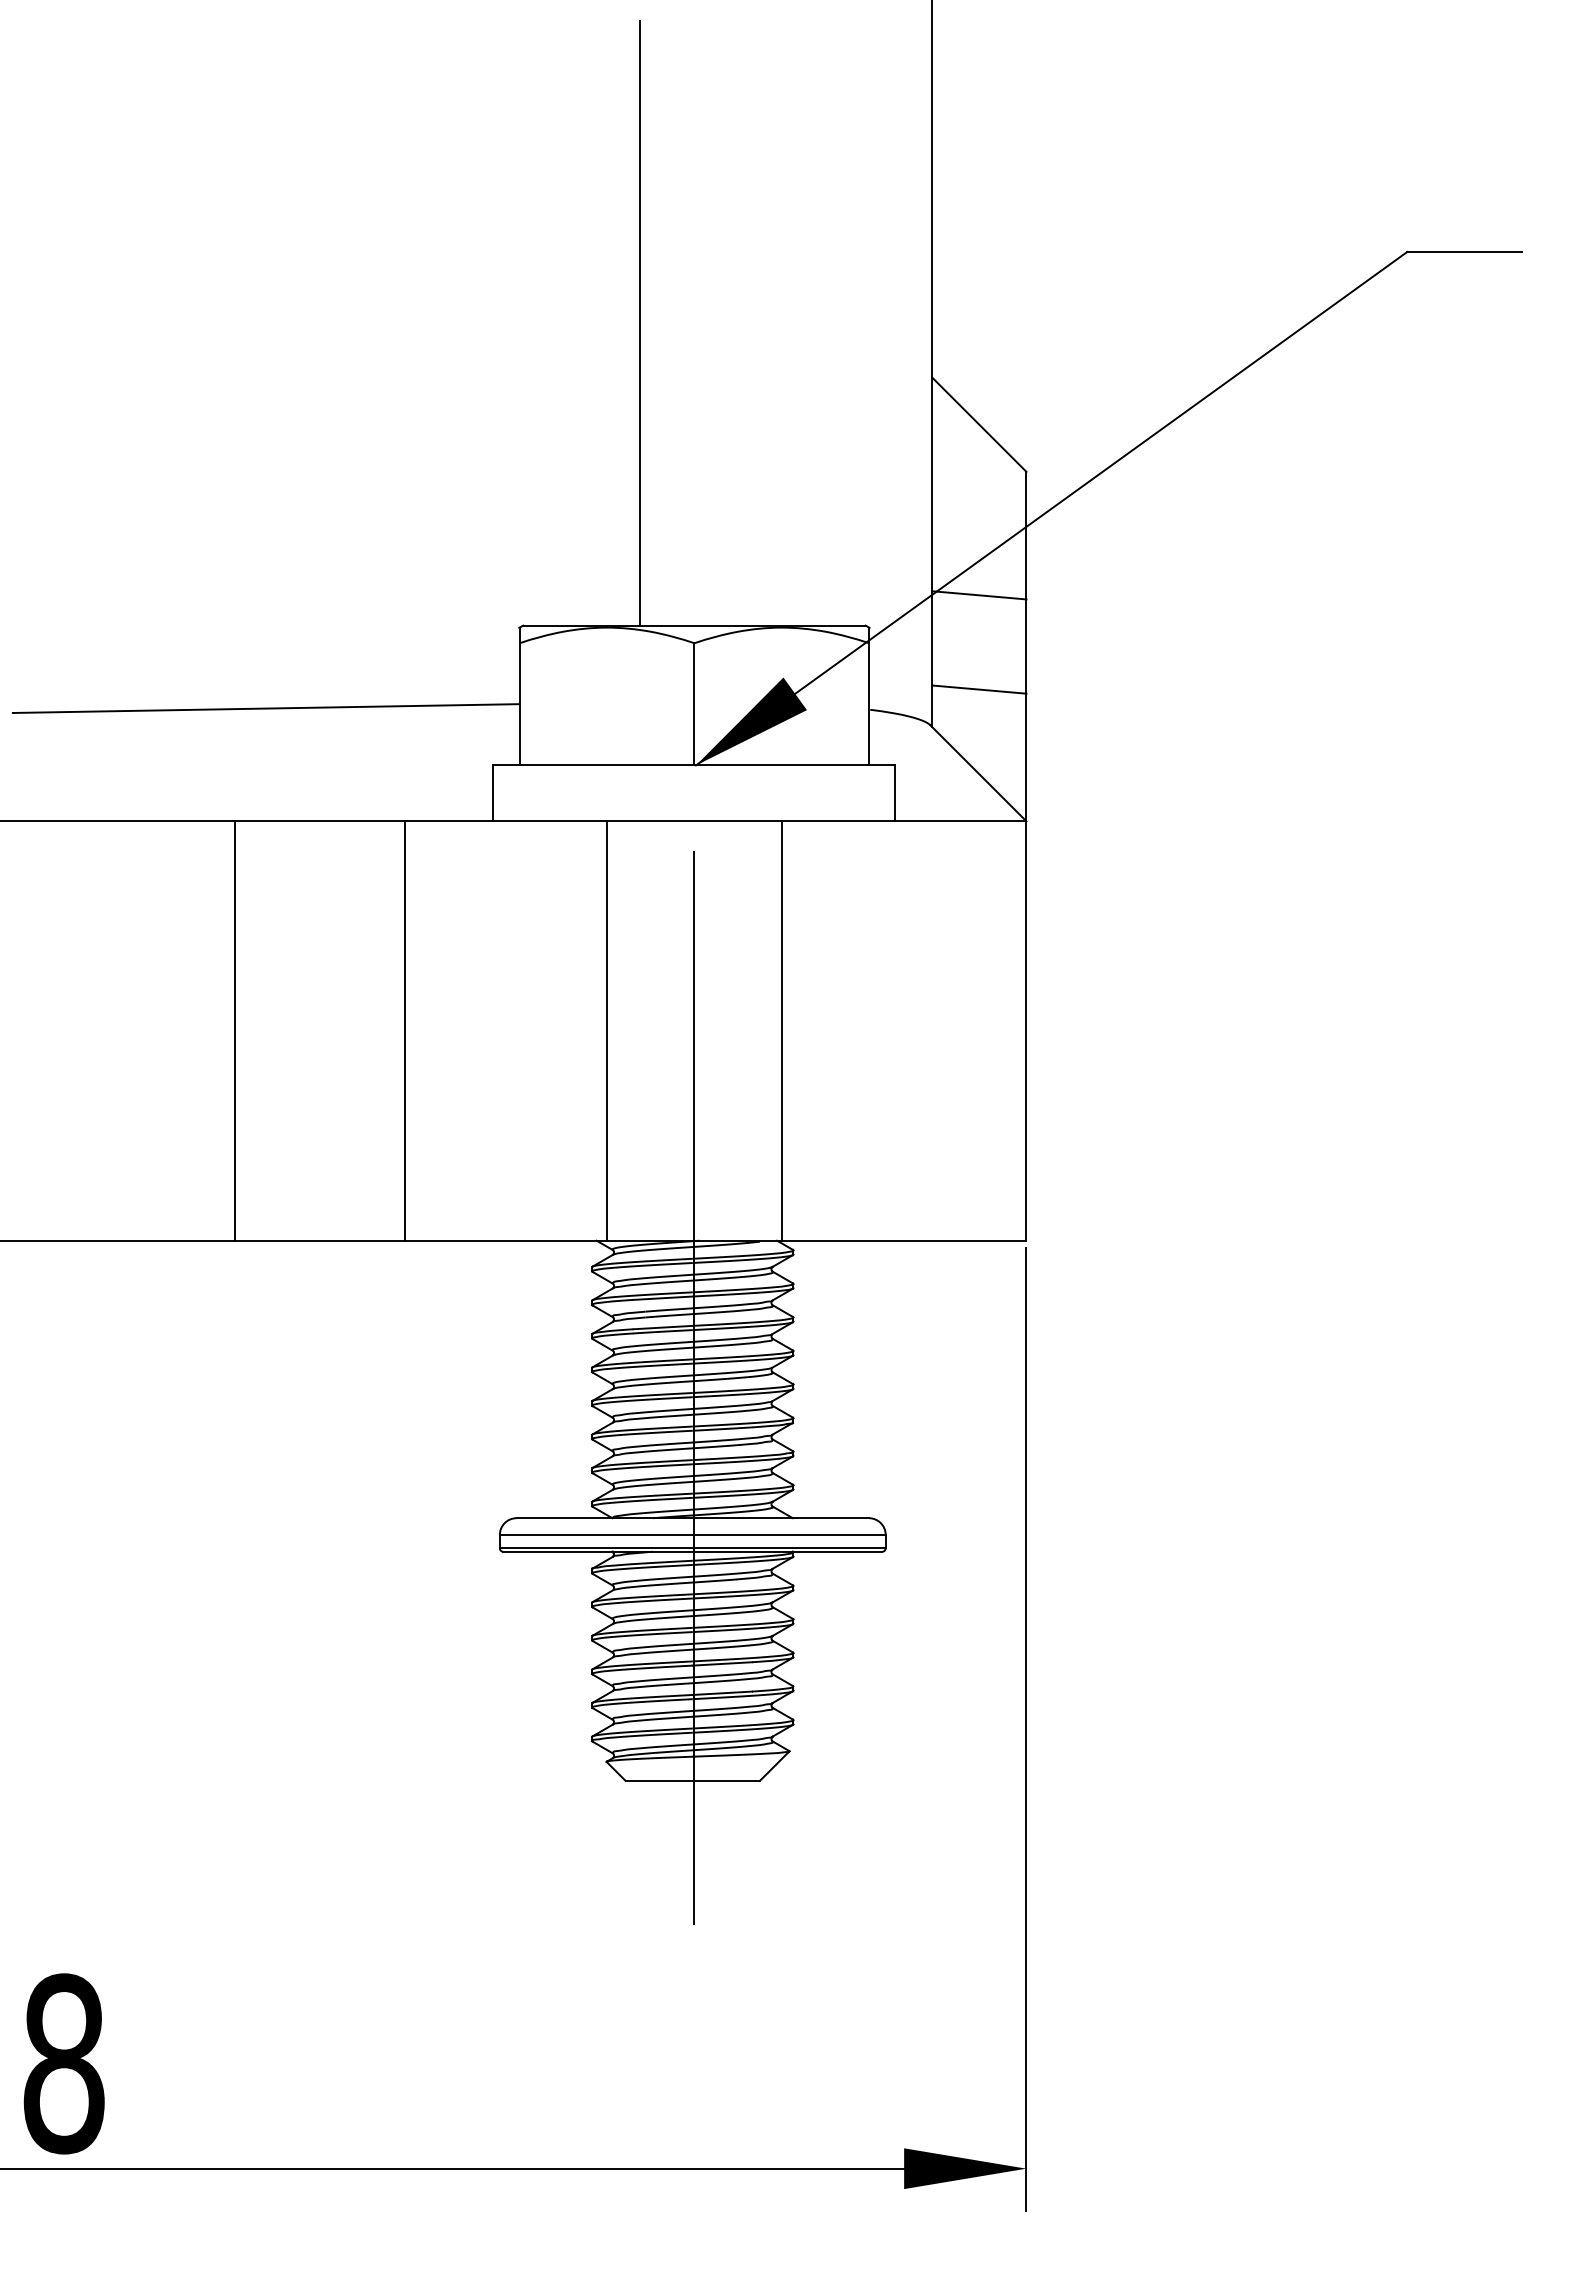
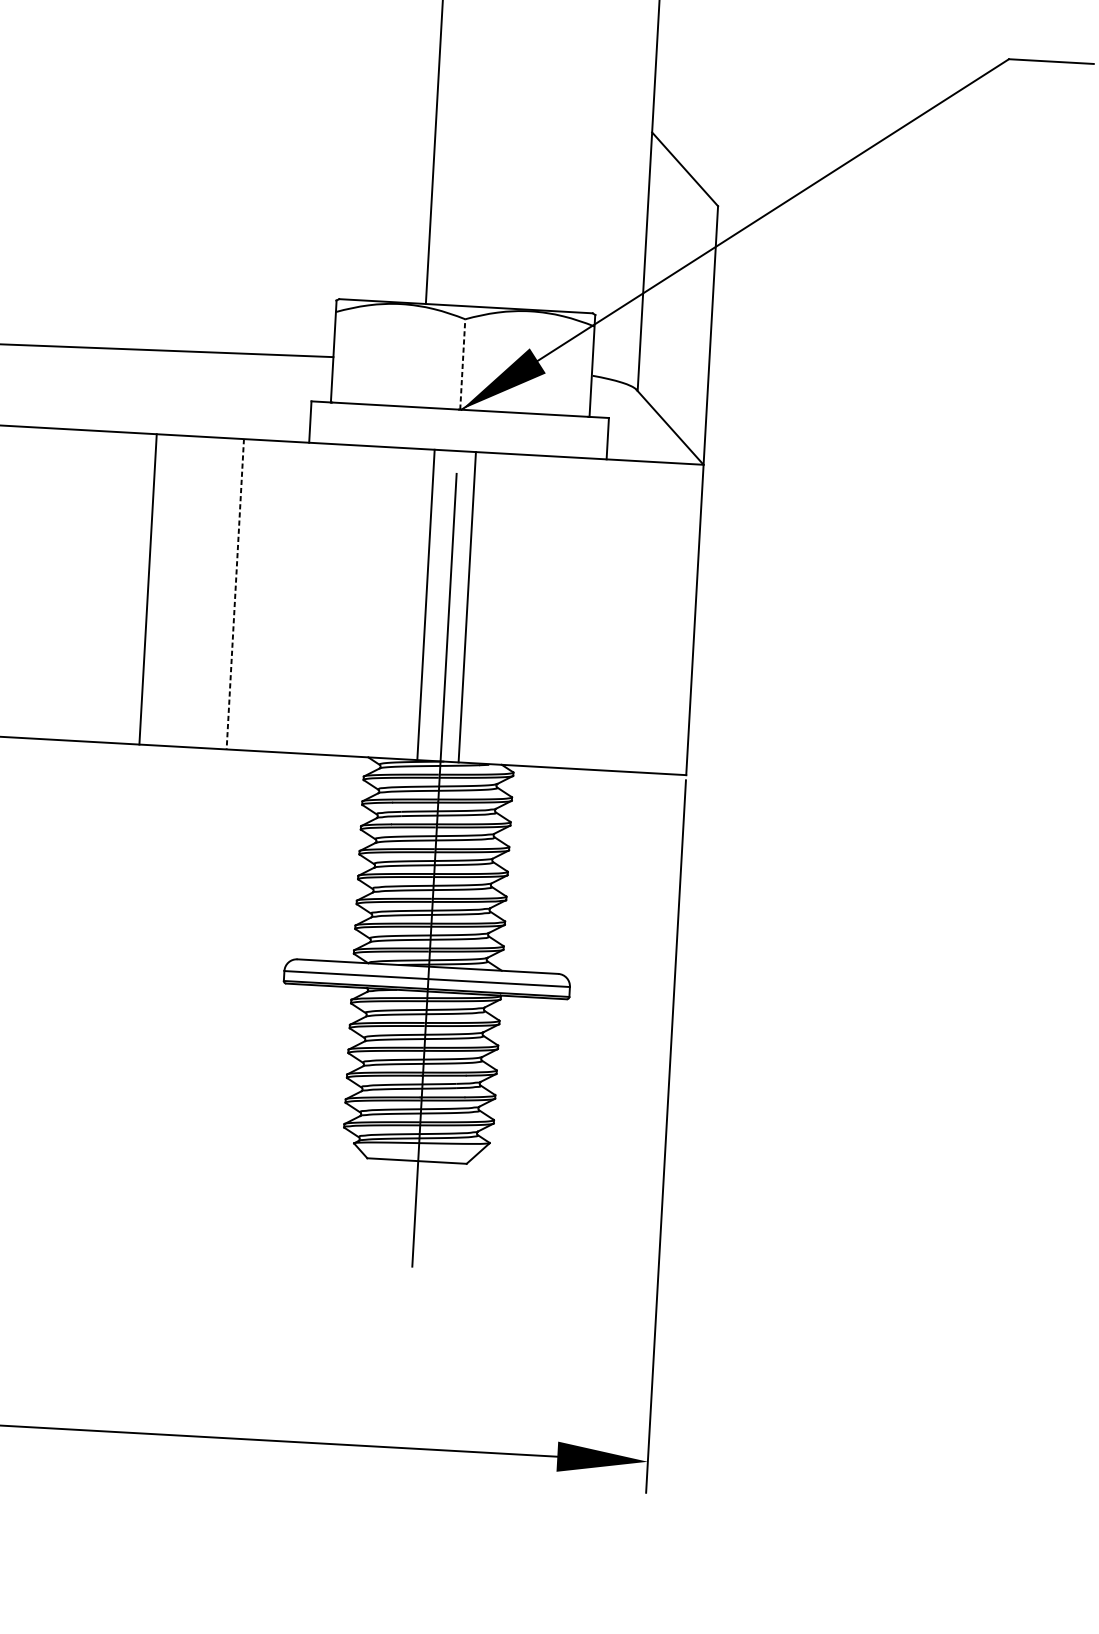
line: (979, 595) -> (678, 295), removed
line: (979, 689) -> (674, 365), removed
line: (694, 703) -> (462, 363), solid -> dashed
line: (235, 1030) -> (148, 589), moved
line: (607, 1030) -> (426, 604), moved
line: (781, 1030) -> (467, 606), moved
line: (405, 1031) -> (235, 594), solid -> dashed

